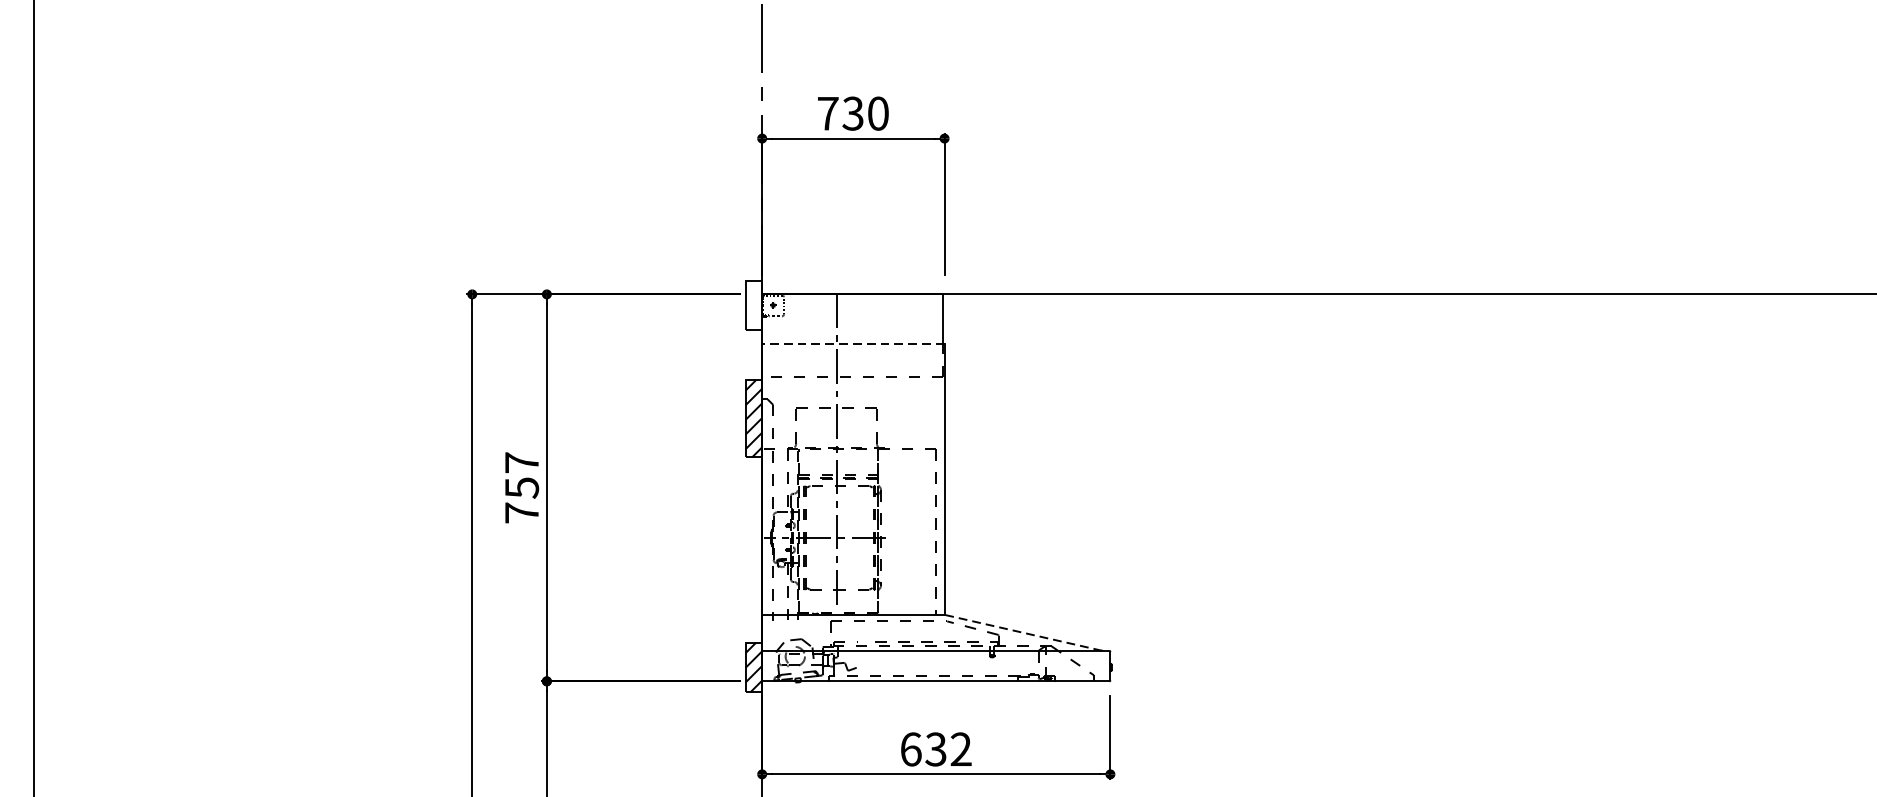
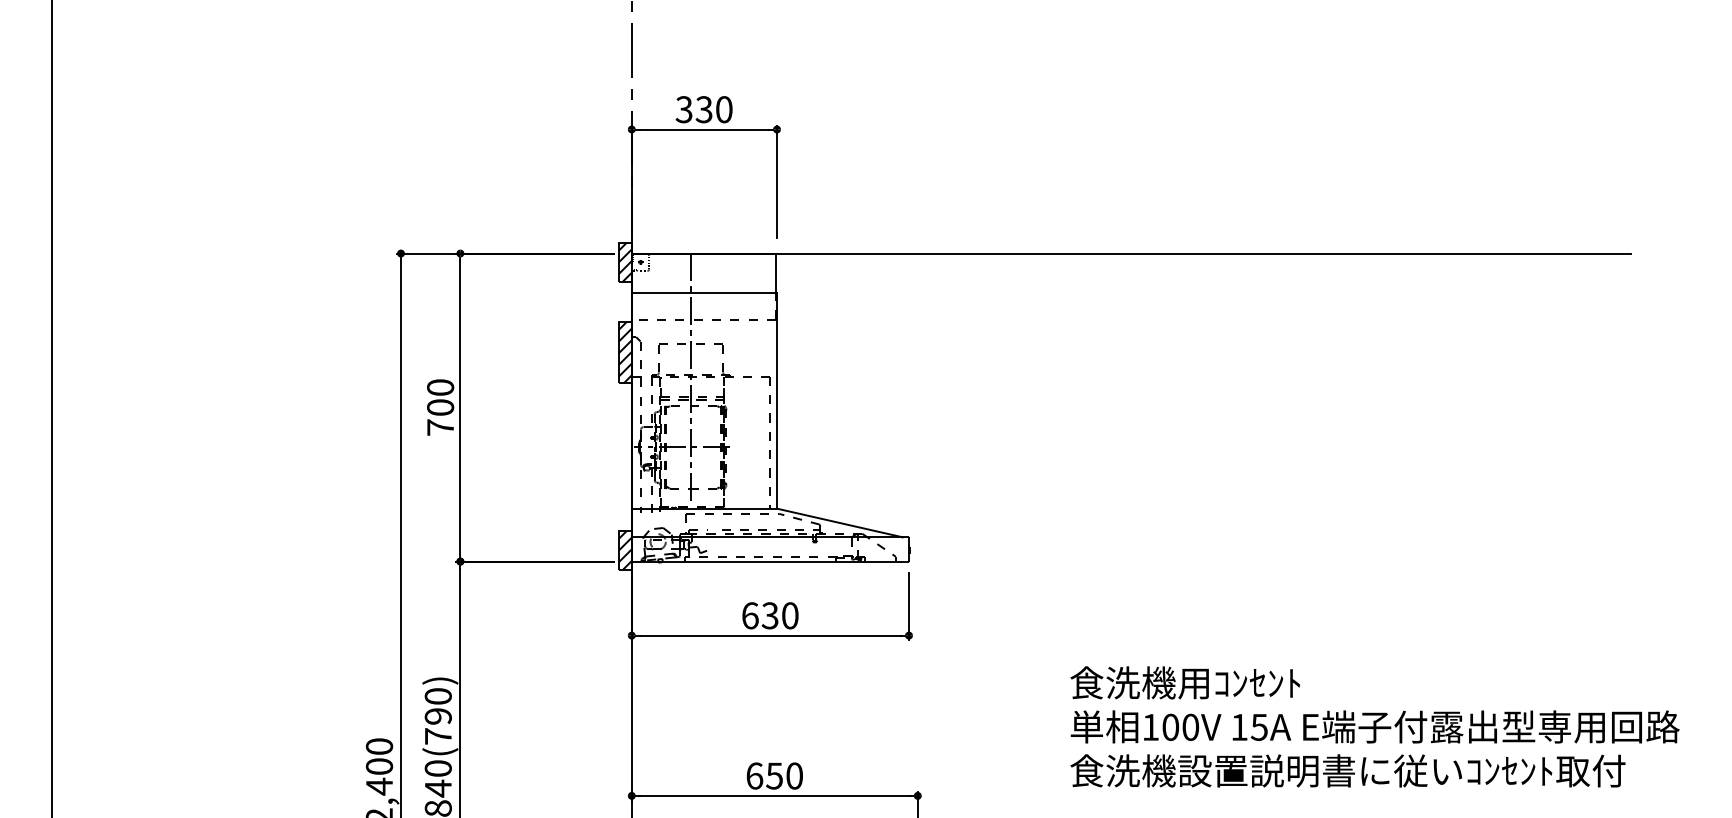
text: (827, 113) -> (683, 109), 730 -> 330
hatch: (753, 305) -> (624, 262), added
line: (853, 344) -> (704, 293), dashed -> solid
text: (521, 475) -> (440, 397), 757 -> 700
line: (1023, 632) -> (839, 522), dashed -> solid
text: (961, 749) -> (790, 615), 632 -> 630

